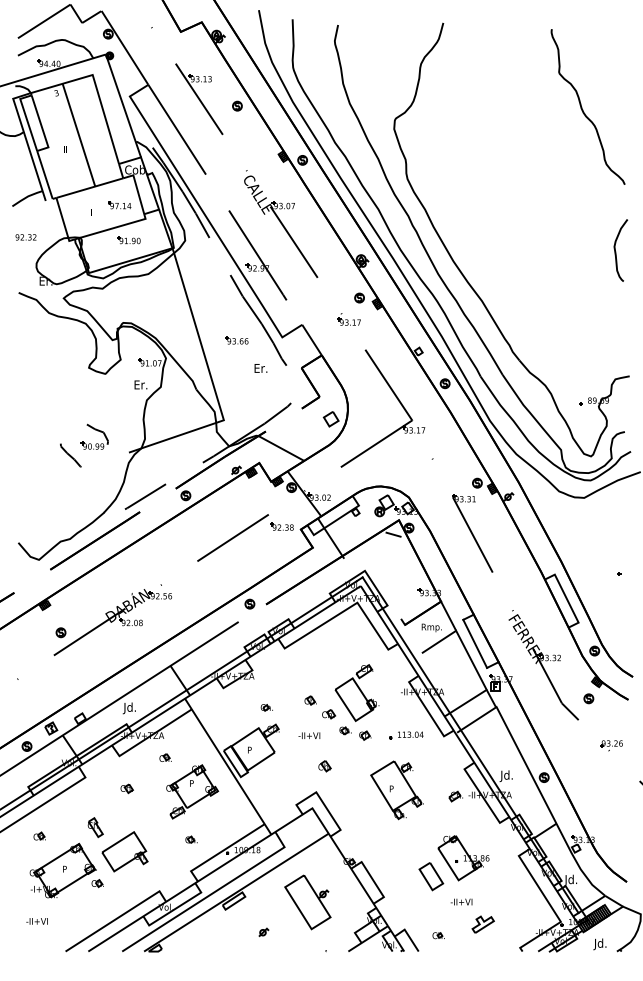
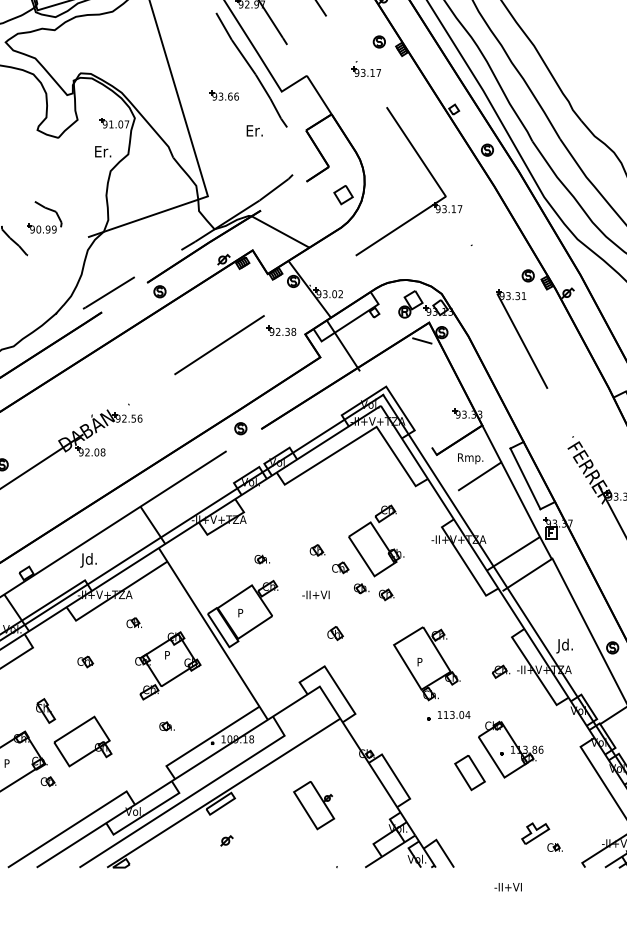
part: (406, 735) -> (448, 715), moved
text: (461, 901) -> (508, 886), moved
part: (307, 902) -> (313, 805), size x0.7
part: (263, 932) -> (226, 840), moved
part: (438, 935) -> (554, 847), moved

